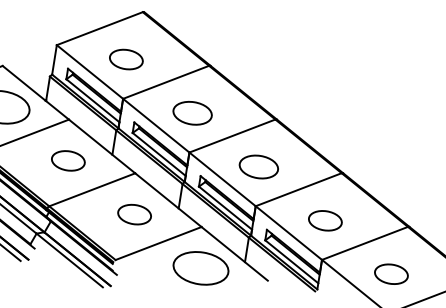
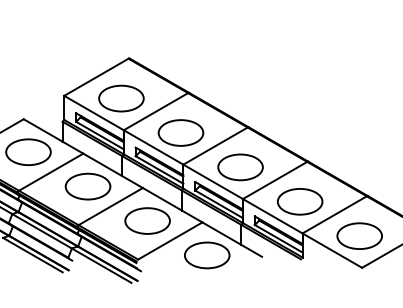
part: (126, 59) -> (121, 98), size x1.67
part: (192, 112) -> (180, 132), size x1.43
part: (67, 160) -> (87, 186), size x1.67
part: (258, 167) -> (240, 167), size x1.43
part: (134, 213) -> (147, 220), size x1.67
part: (325, 220) -> (300, 201), size x1.67
part: (391, 273) -> (359, 235), size x1.67

